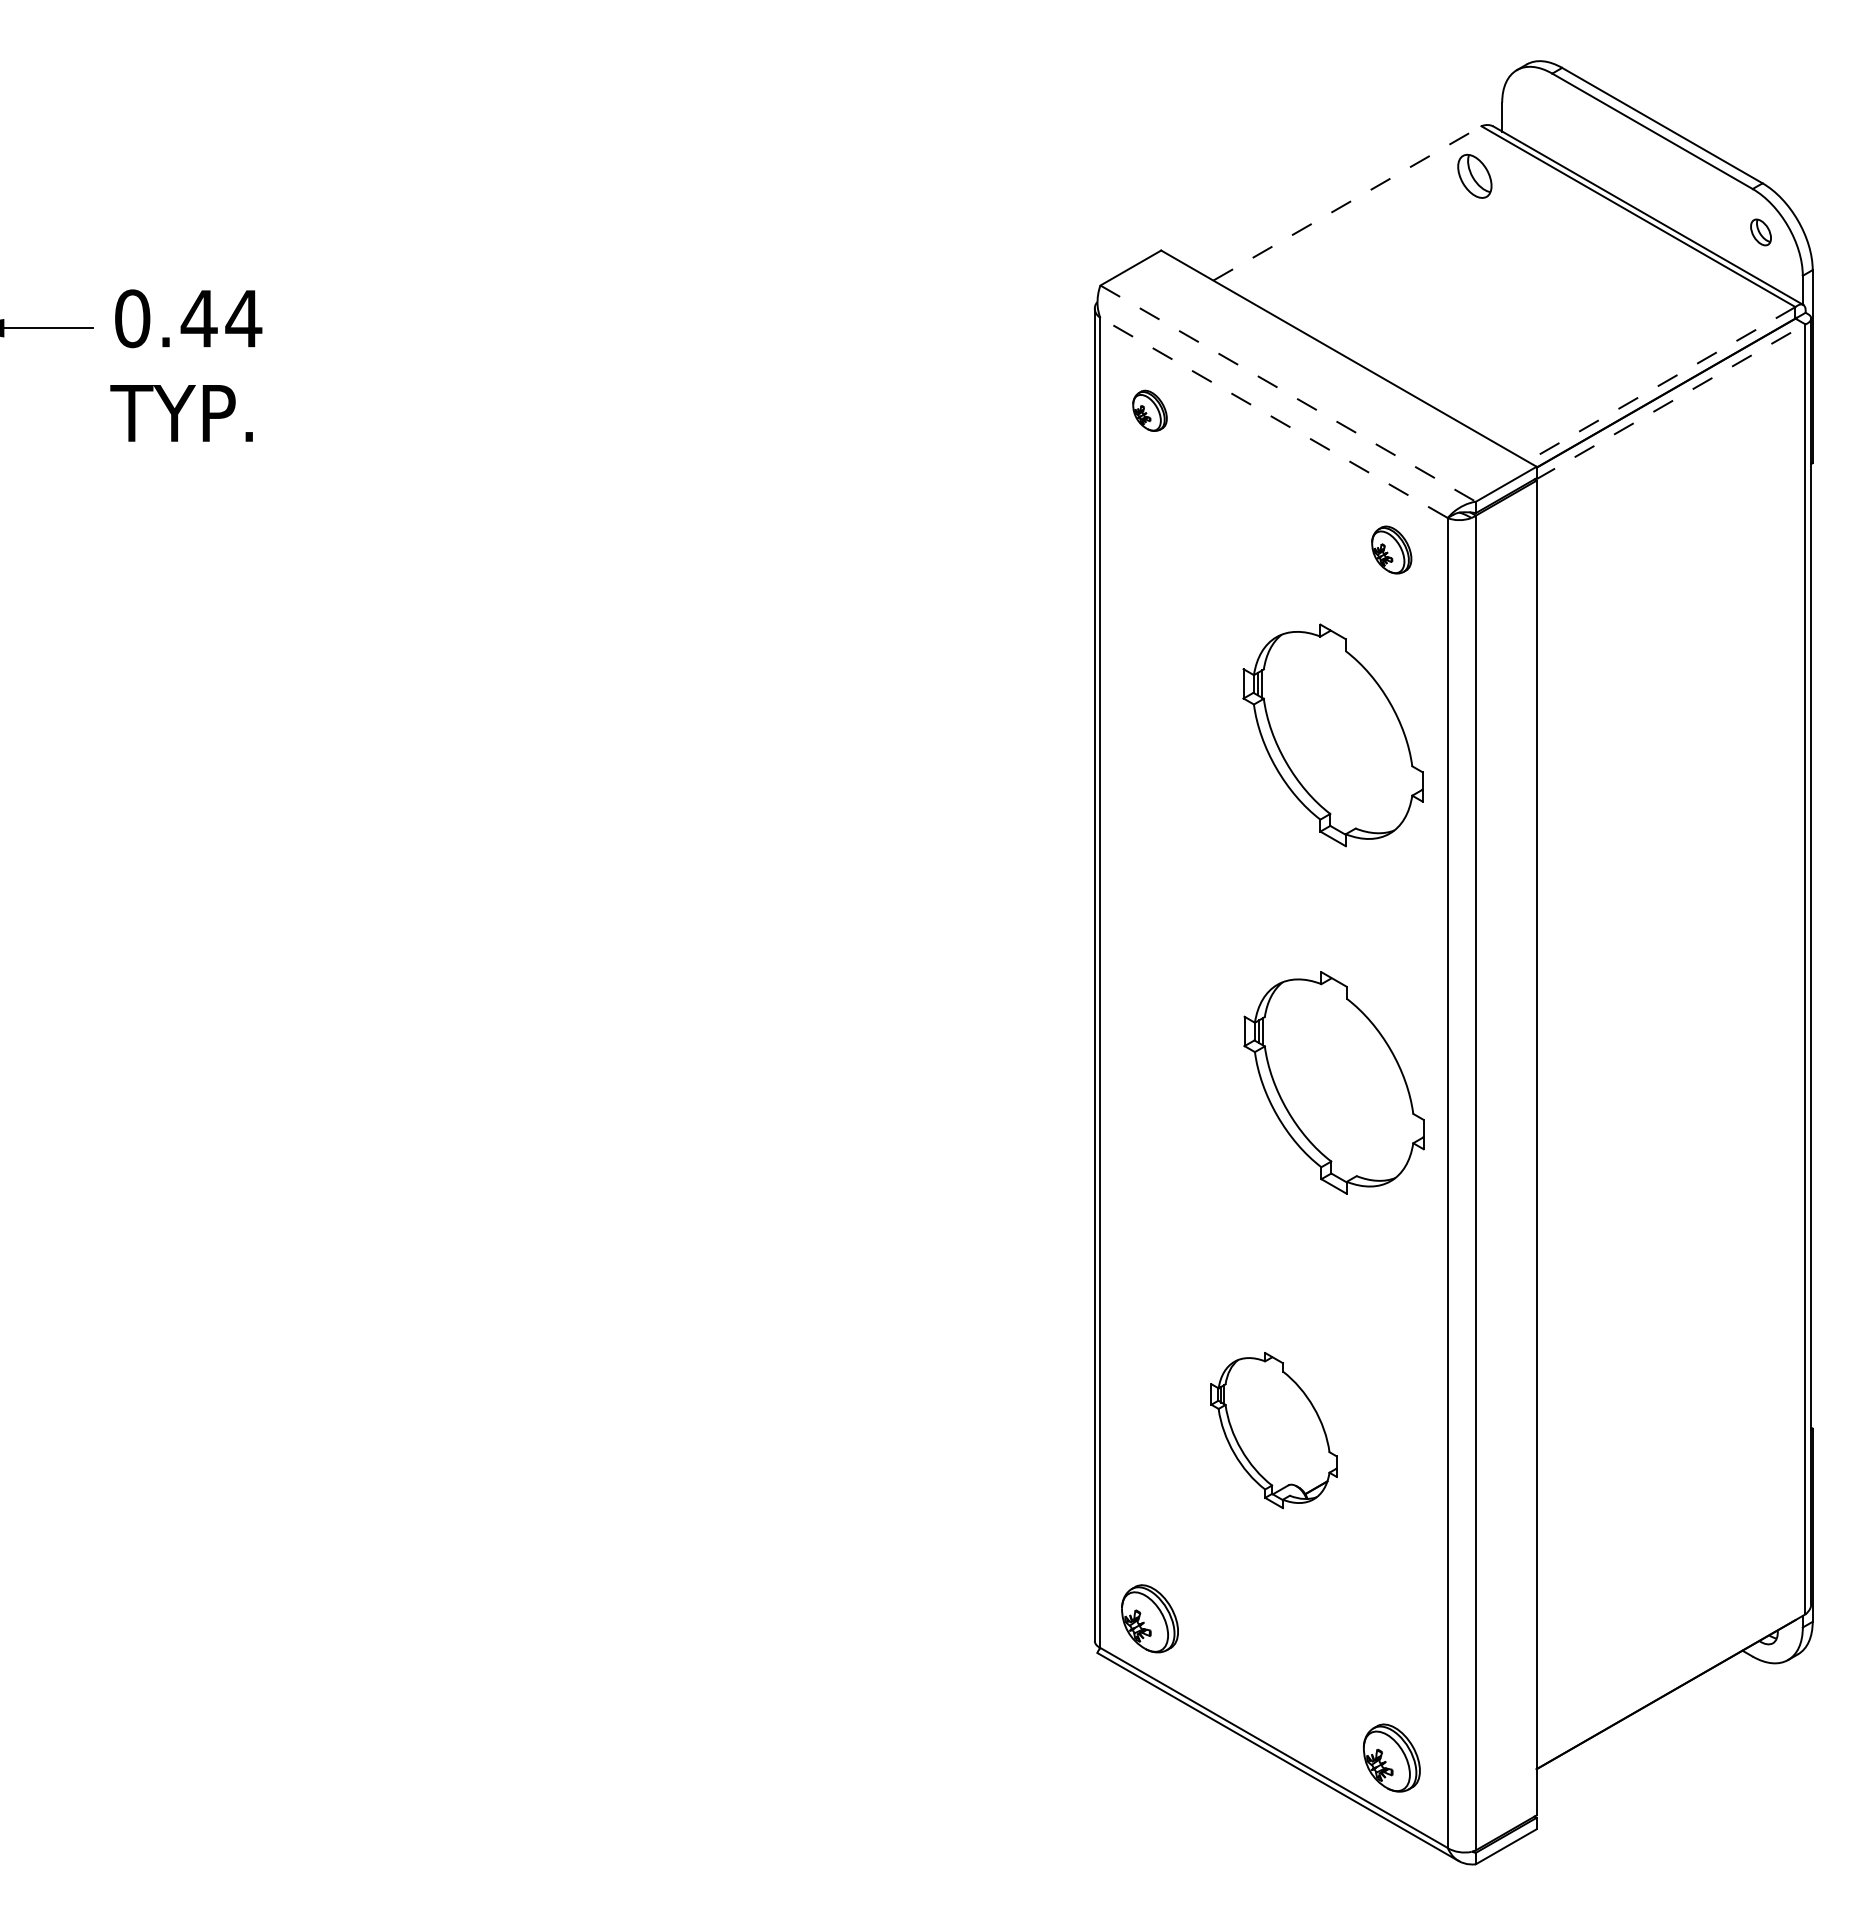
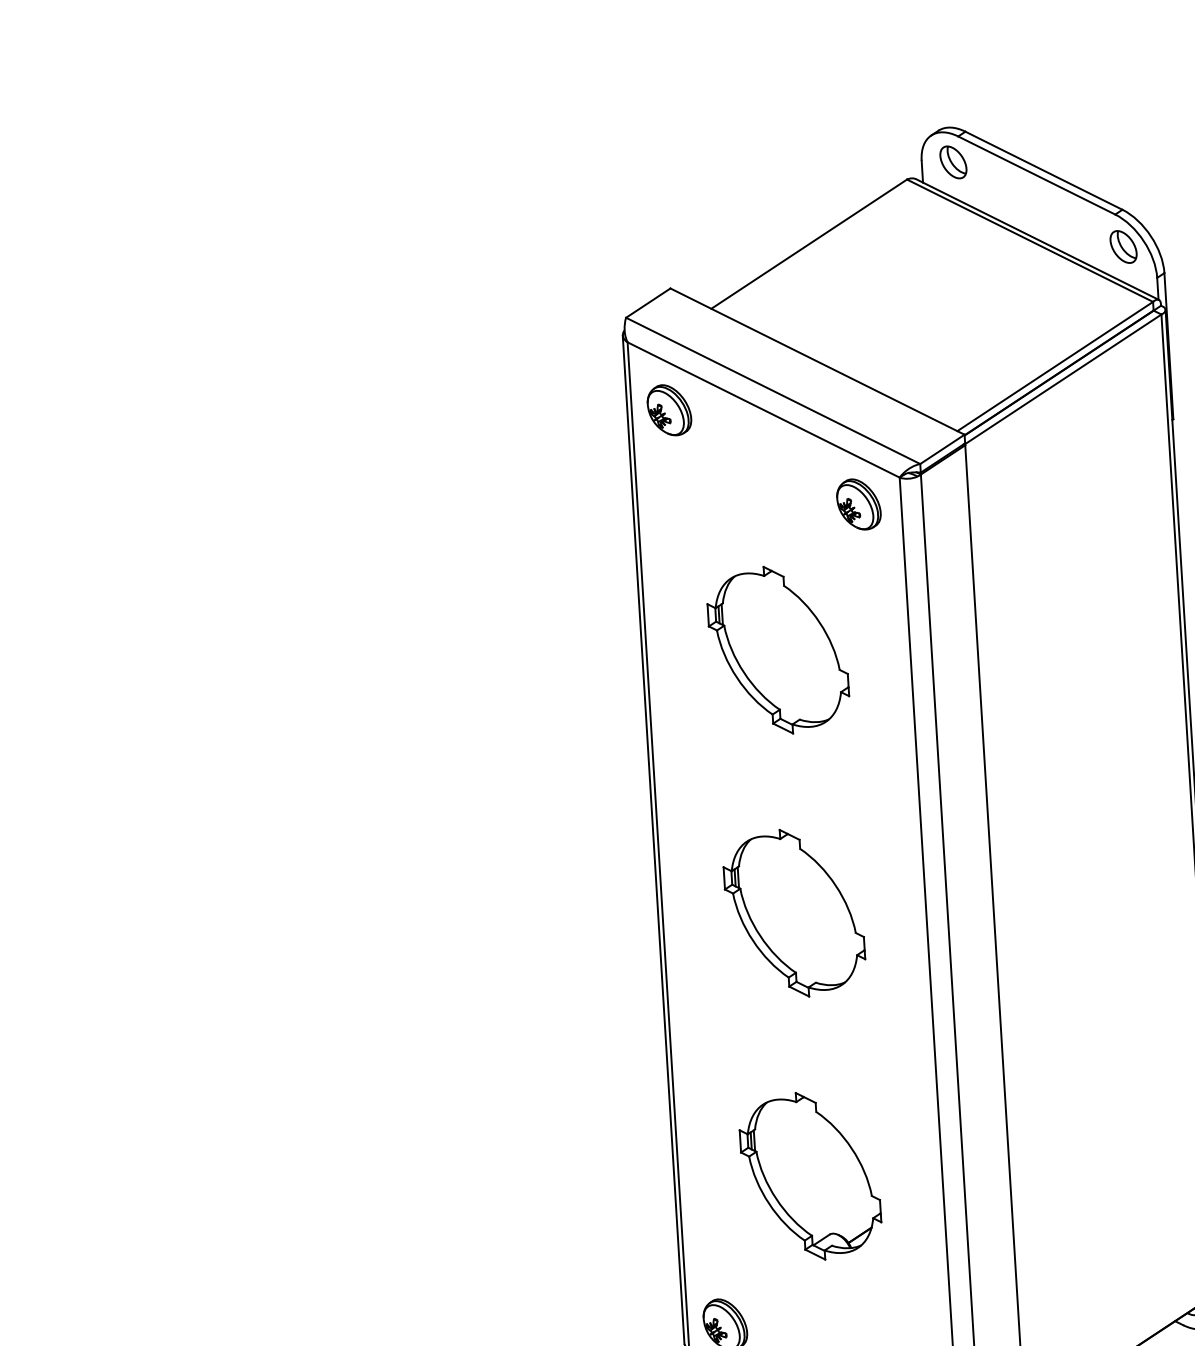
part: (1474, 175) -> (953, 161), moved
line: (1347, 203) -> (809, 244), dashed -> solid
part: (1760, 232) -> (1123, 247), size x1.67
line: (1661, 384) -> (1055, 366), dashed -> solid
line: (1288, 393) -> (773, 390), dashed -> solid
line: (1670, 402) -> (1062, 379), dashed -> solid
part: (1149, 410) -> (669, 410), size x1.67
line: (1273, 417) -> (763, 409), dashed -> solid
part: (1391, 549) -> (858, 504), size x1.43
part: (1332, 735) -> (777, 650), moved
part: (1333, 1082) -> (793, 912), moved
part: (1273, 1430) -> (810, 1176), size x1.43

